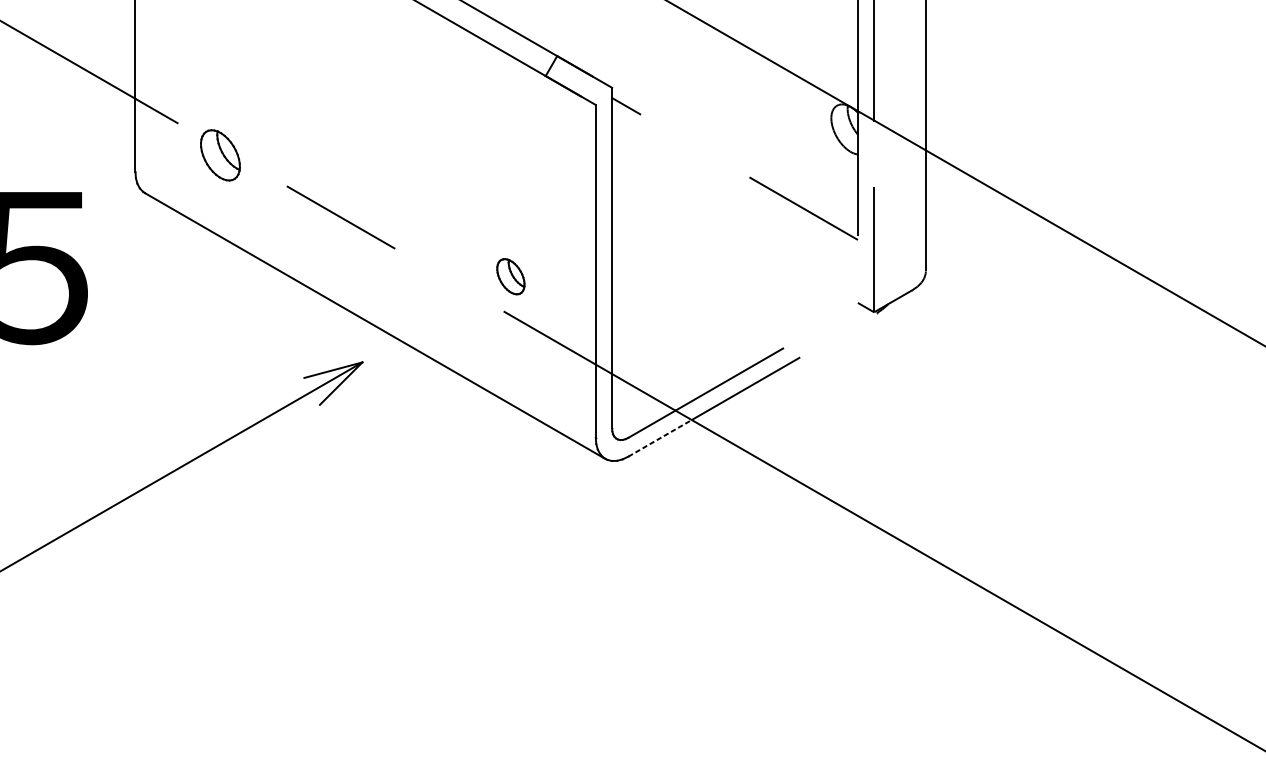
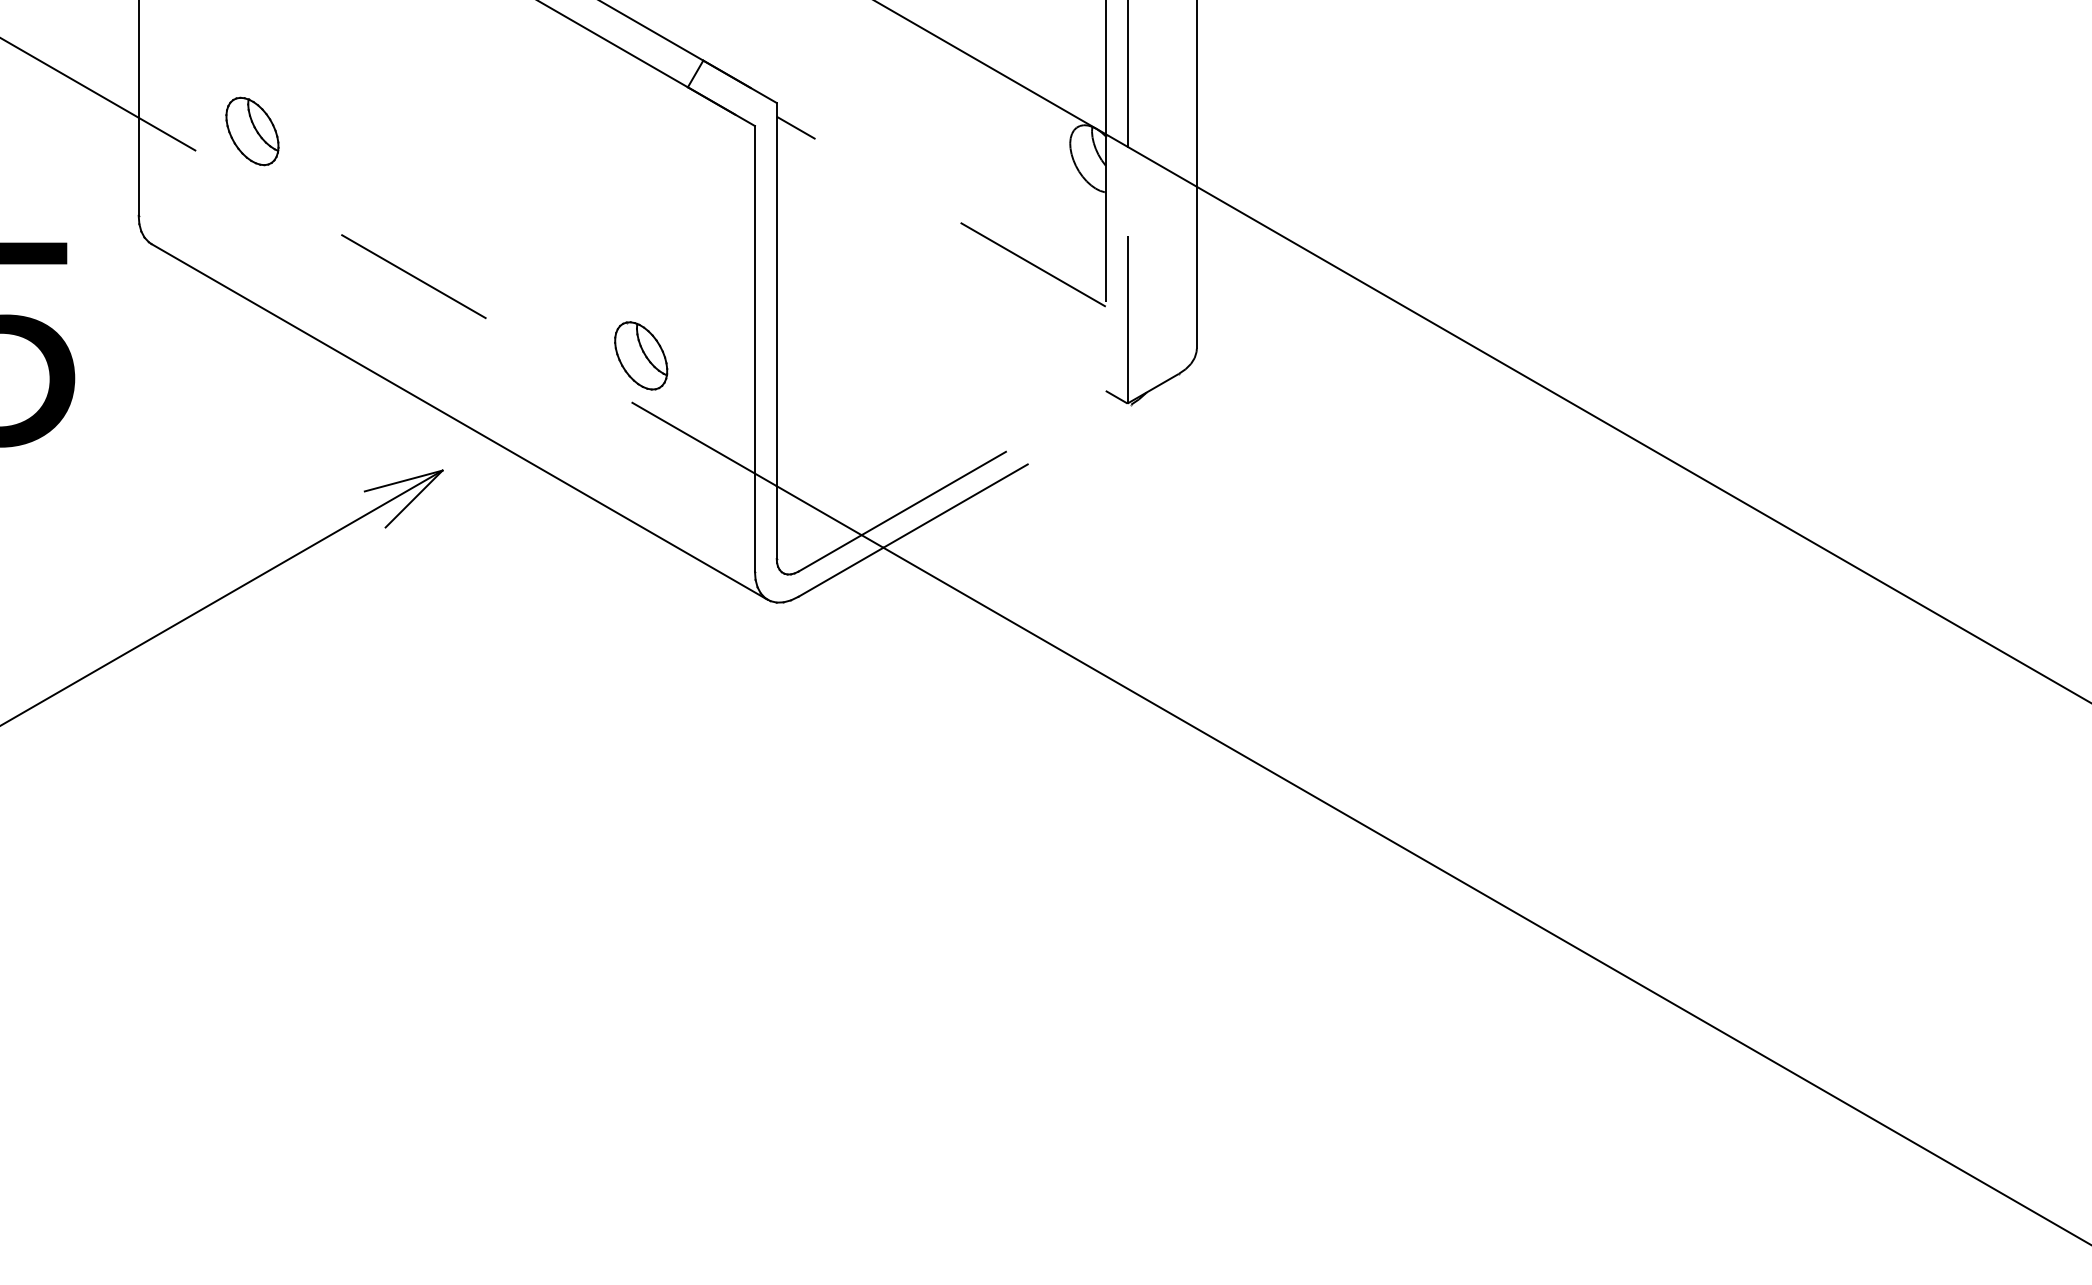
part: (220, 155) -> (252, 131), moved
part: (511, 276) -> (641, 355), size x1.43
line: (660, 438) -> (841, 572), dashed -> solid

